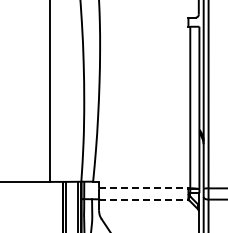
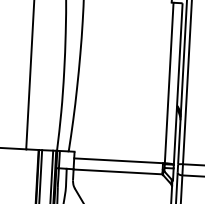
line: (143, 188) -> (118, 160), dashed -> solid
line: (143, 199) -> (117, 171), dashed -> solid

